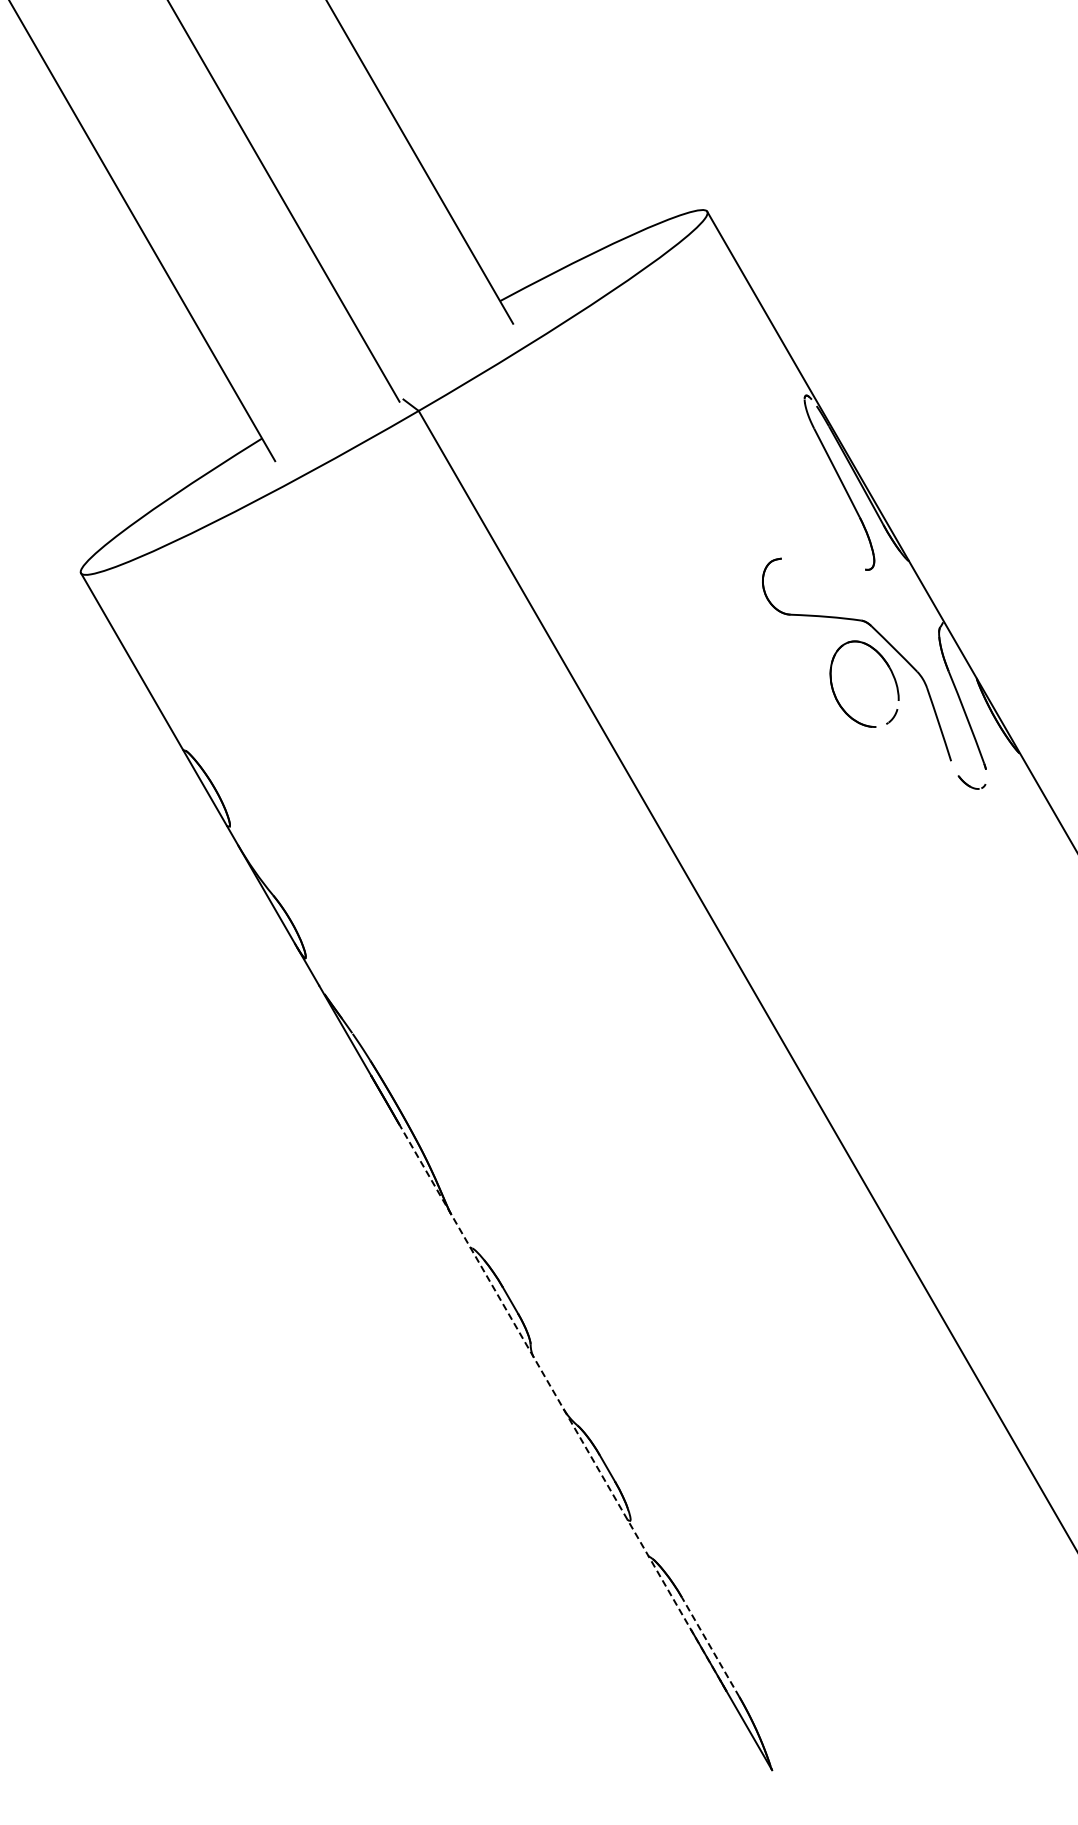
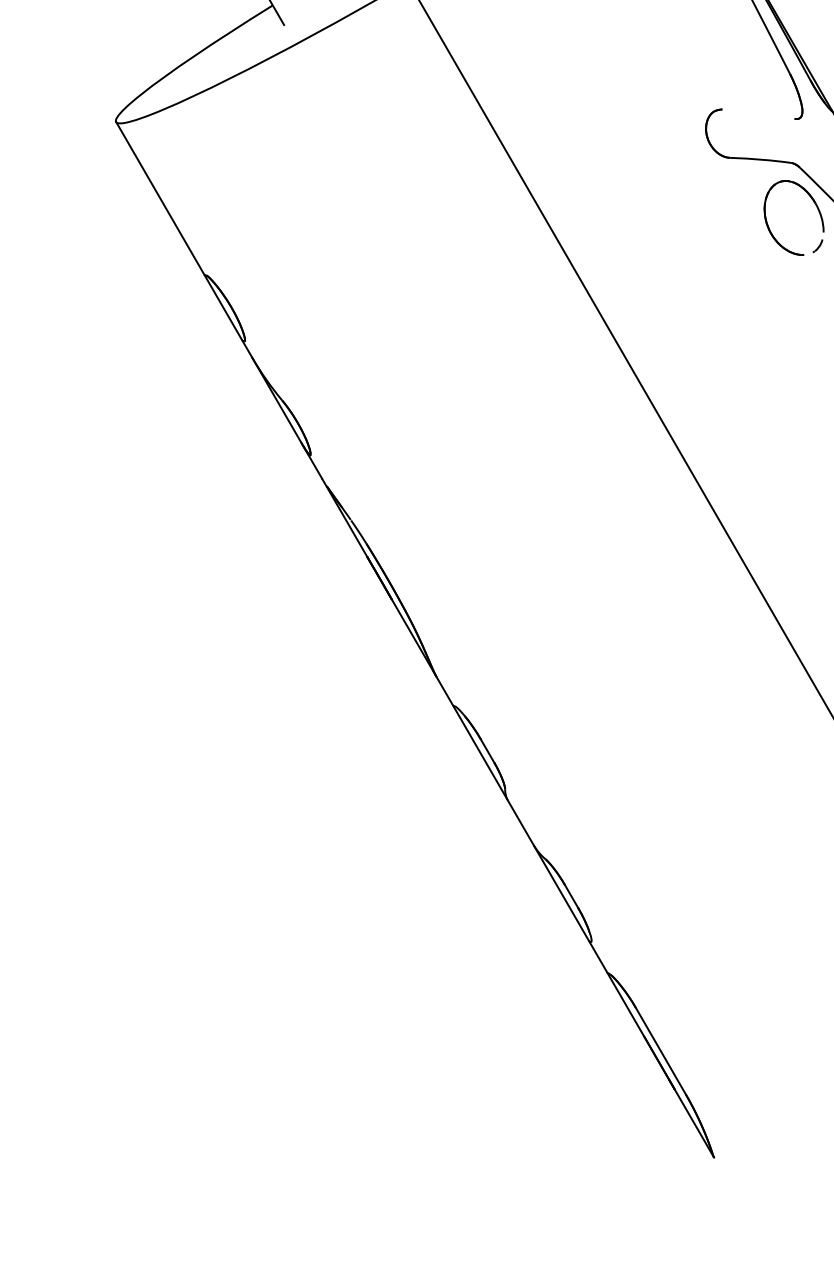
line: (562, 1407) -> (532, 843), dashed -> solid
line: (710, 1646) -> (660, 1050), dashed -> solid

